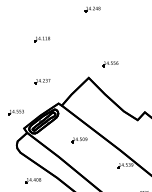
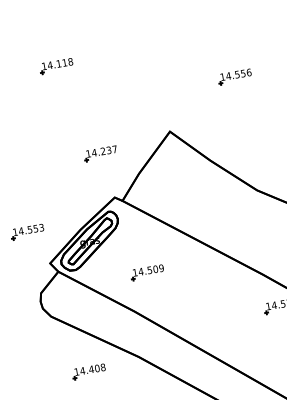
part: (110, 64) -> (234, 77), moved
part: (42, 81) -> (100, 153), moved
part: (79, 140) -> (147, 273), moved

